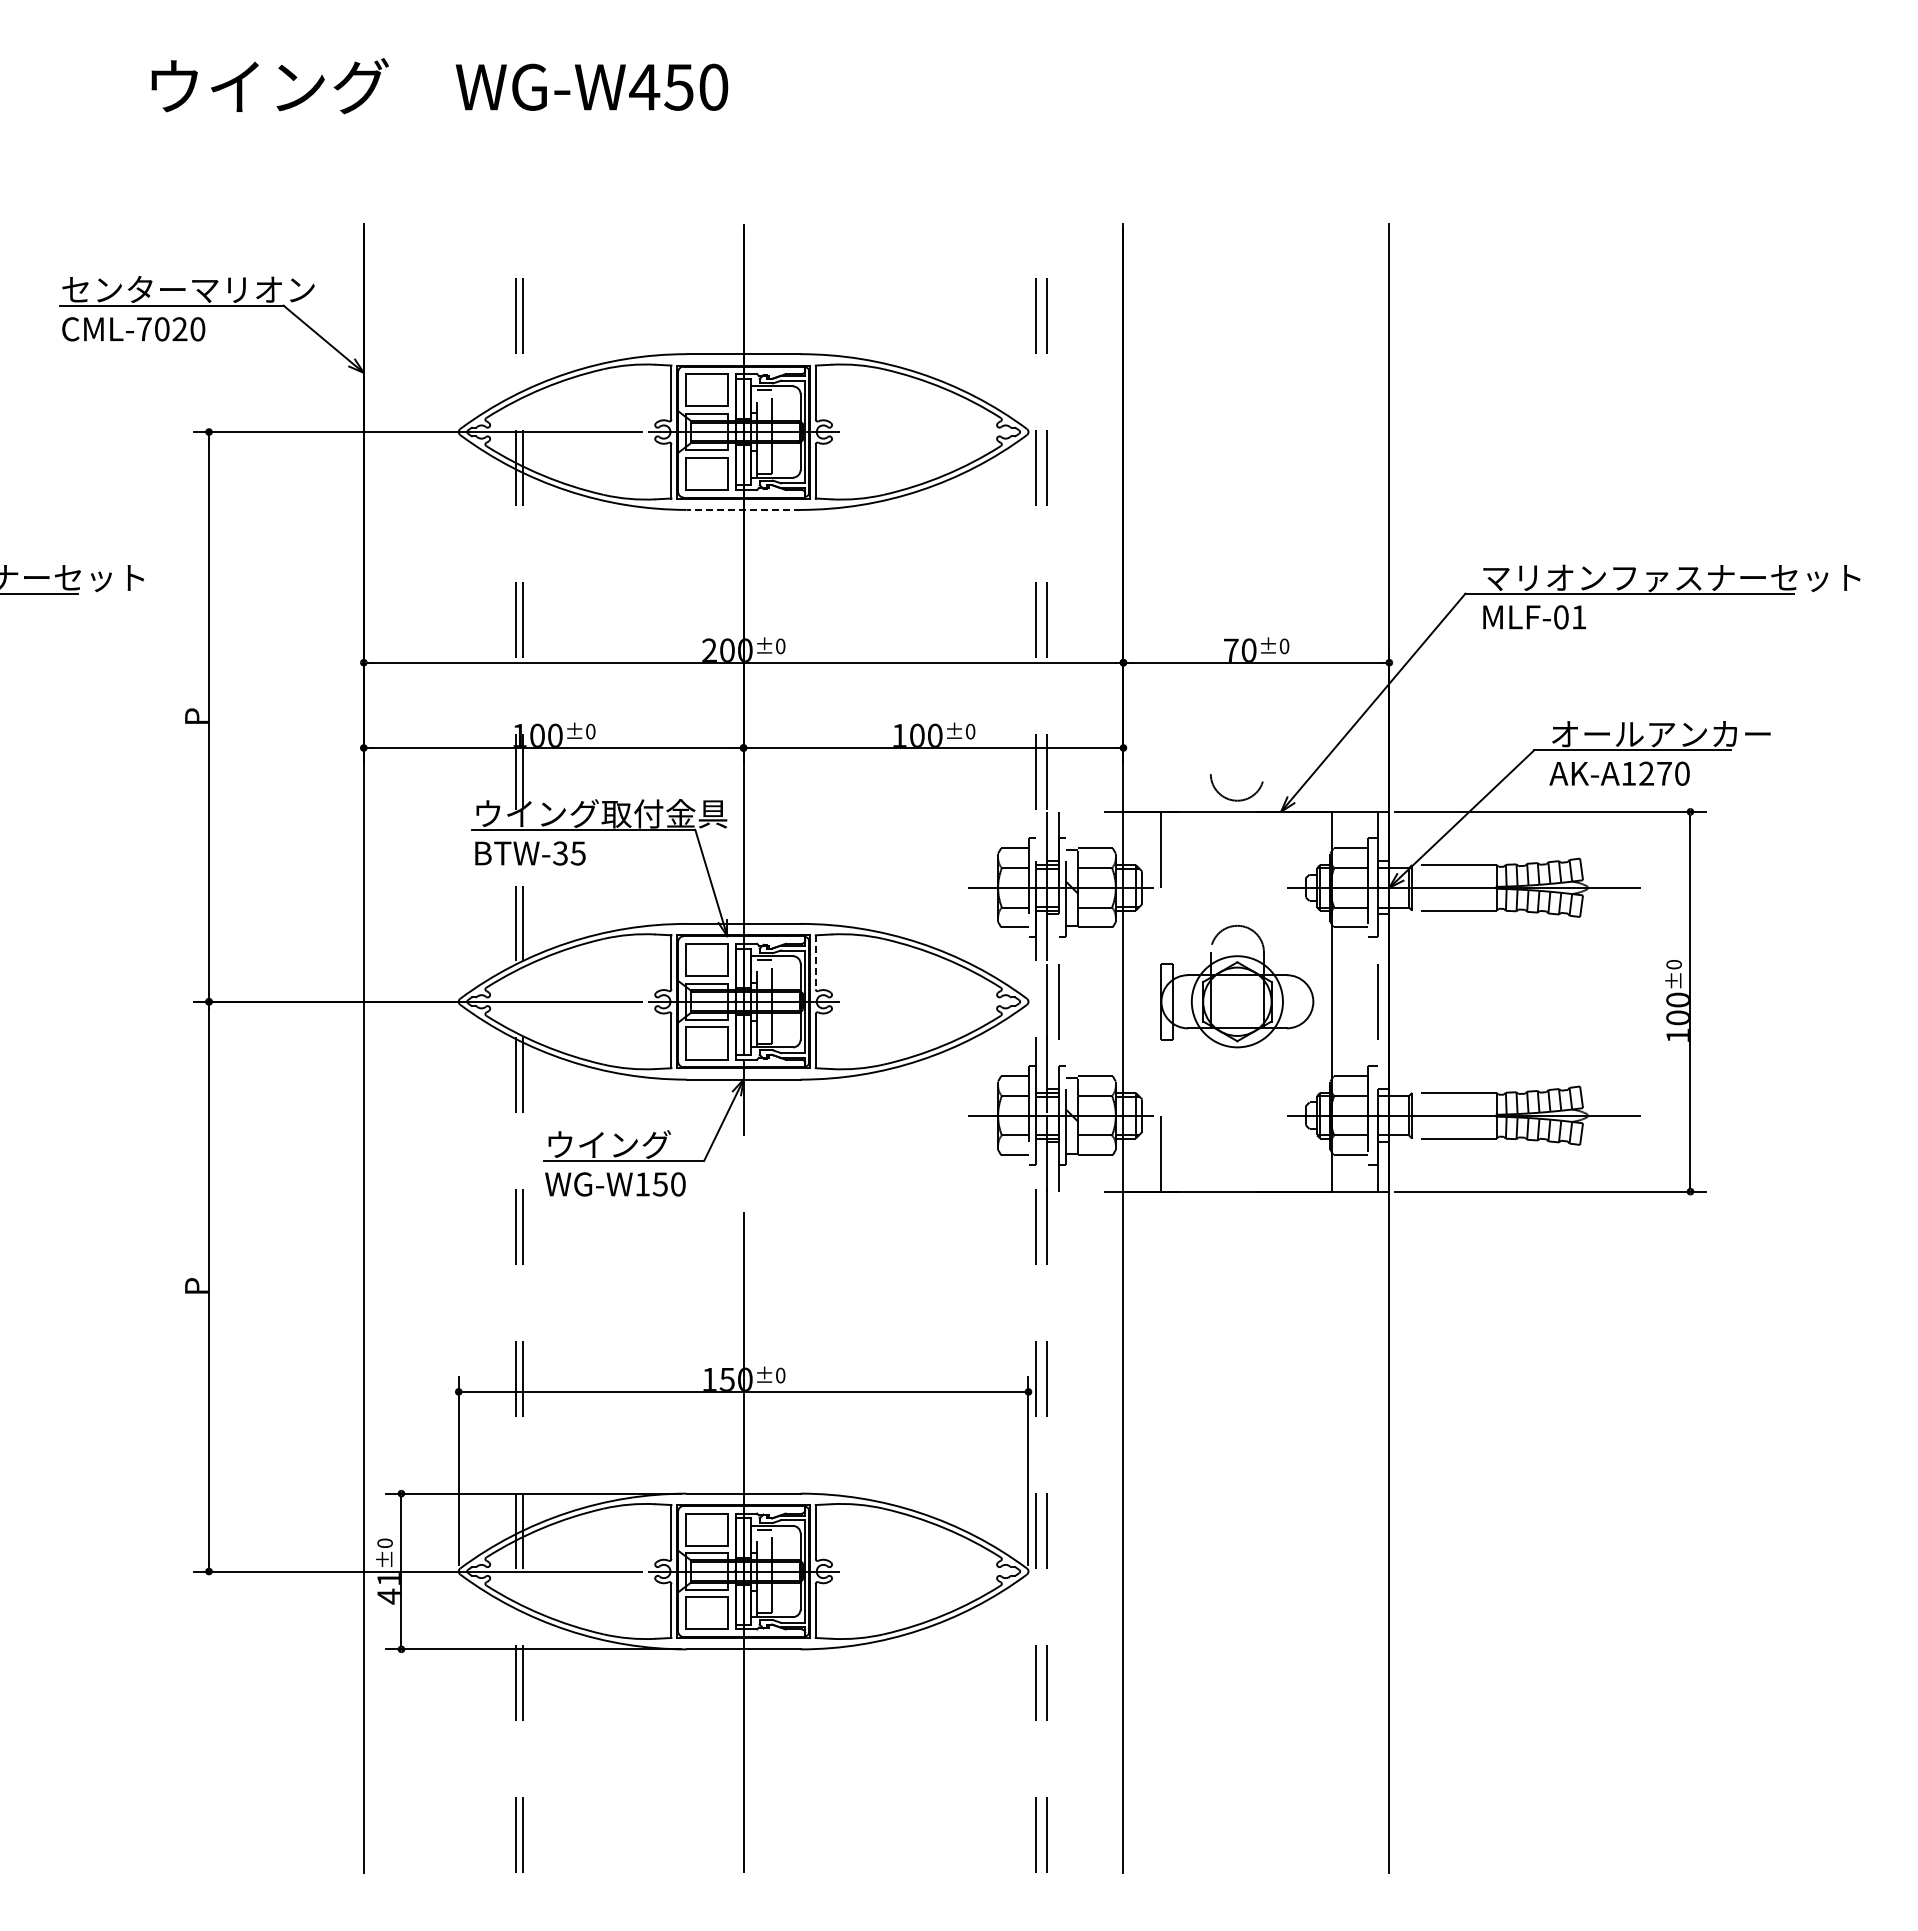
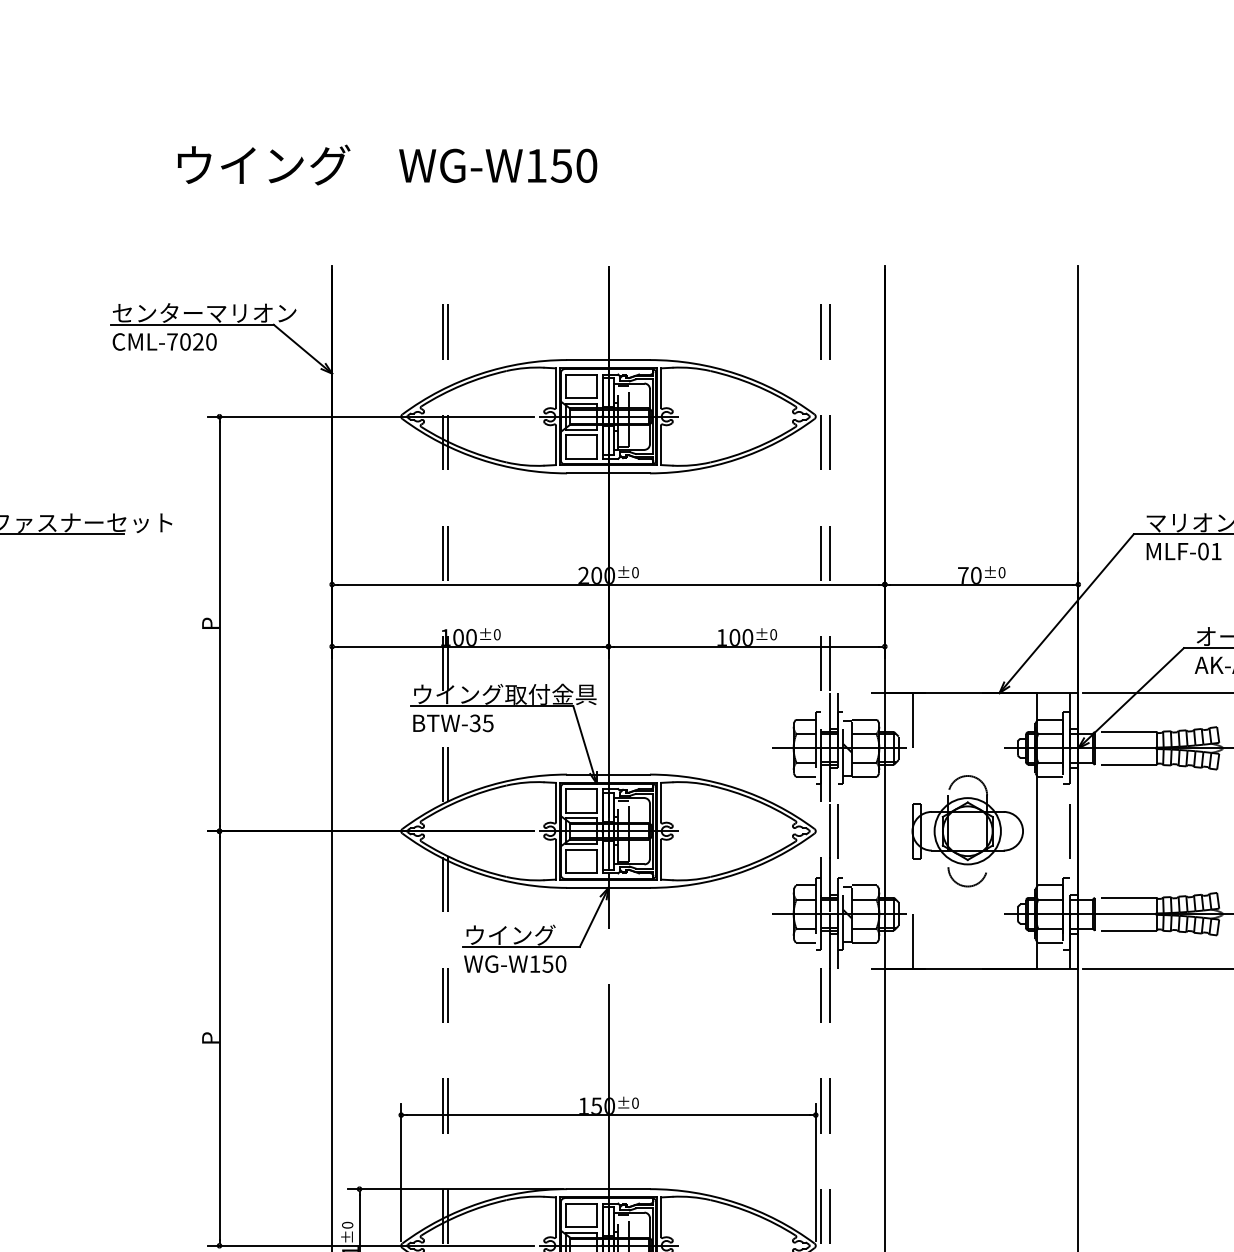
text: (644, 87) -> (536, 166), WG-W450 -> WG-W150
line: (743, 509) -> (608, 473), dashed -> solid
arc: (1236, 799) -> (967, 885), moved
line: (815, 962) -> (660, 802), dashed -> solid

